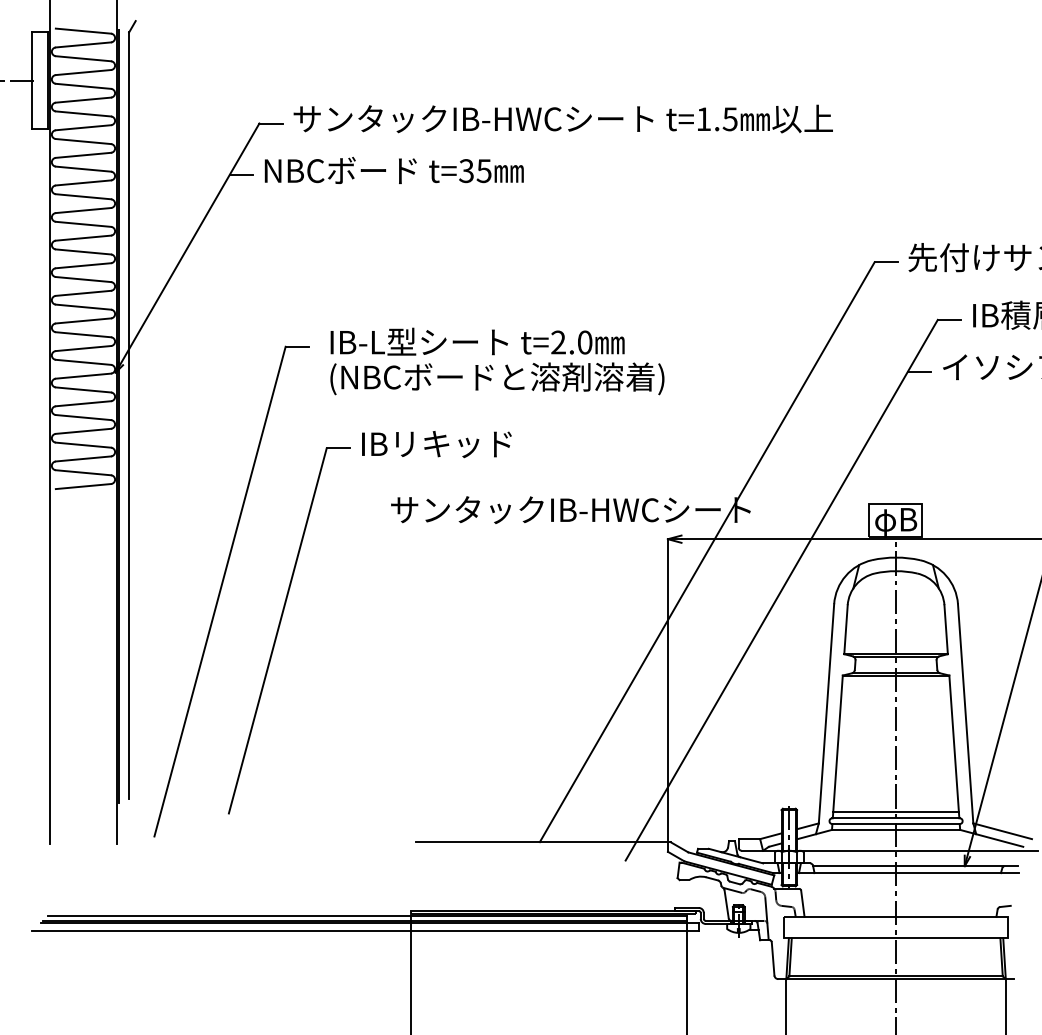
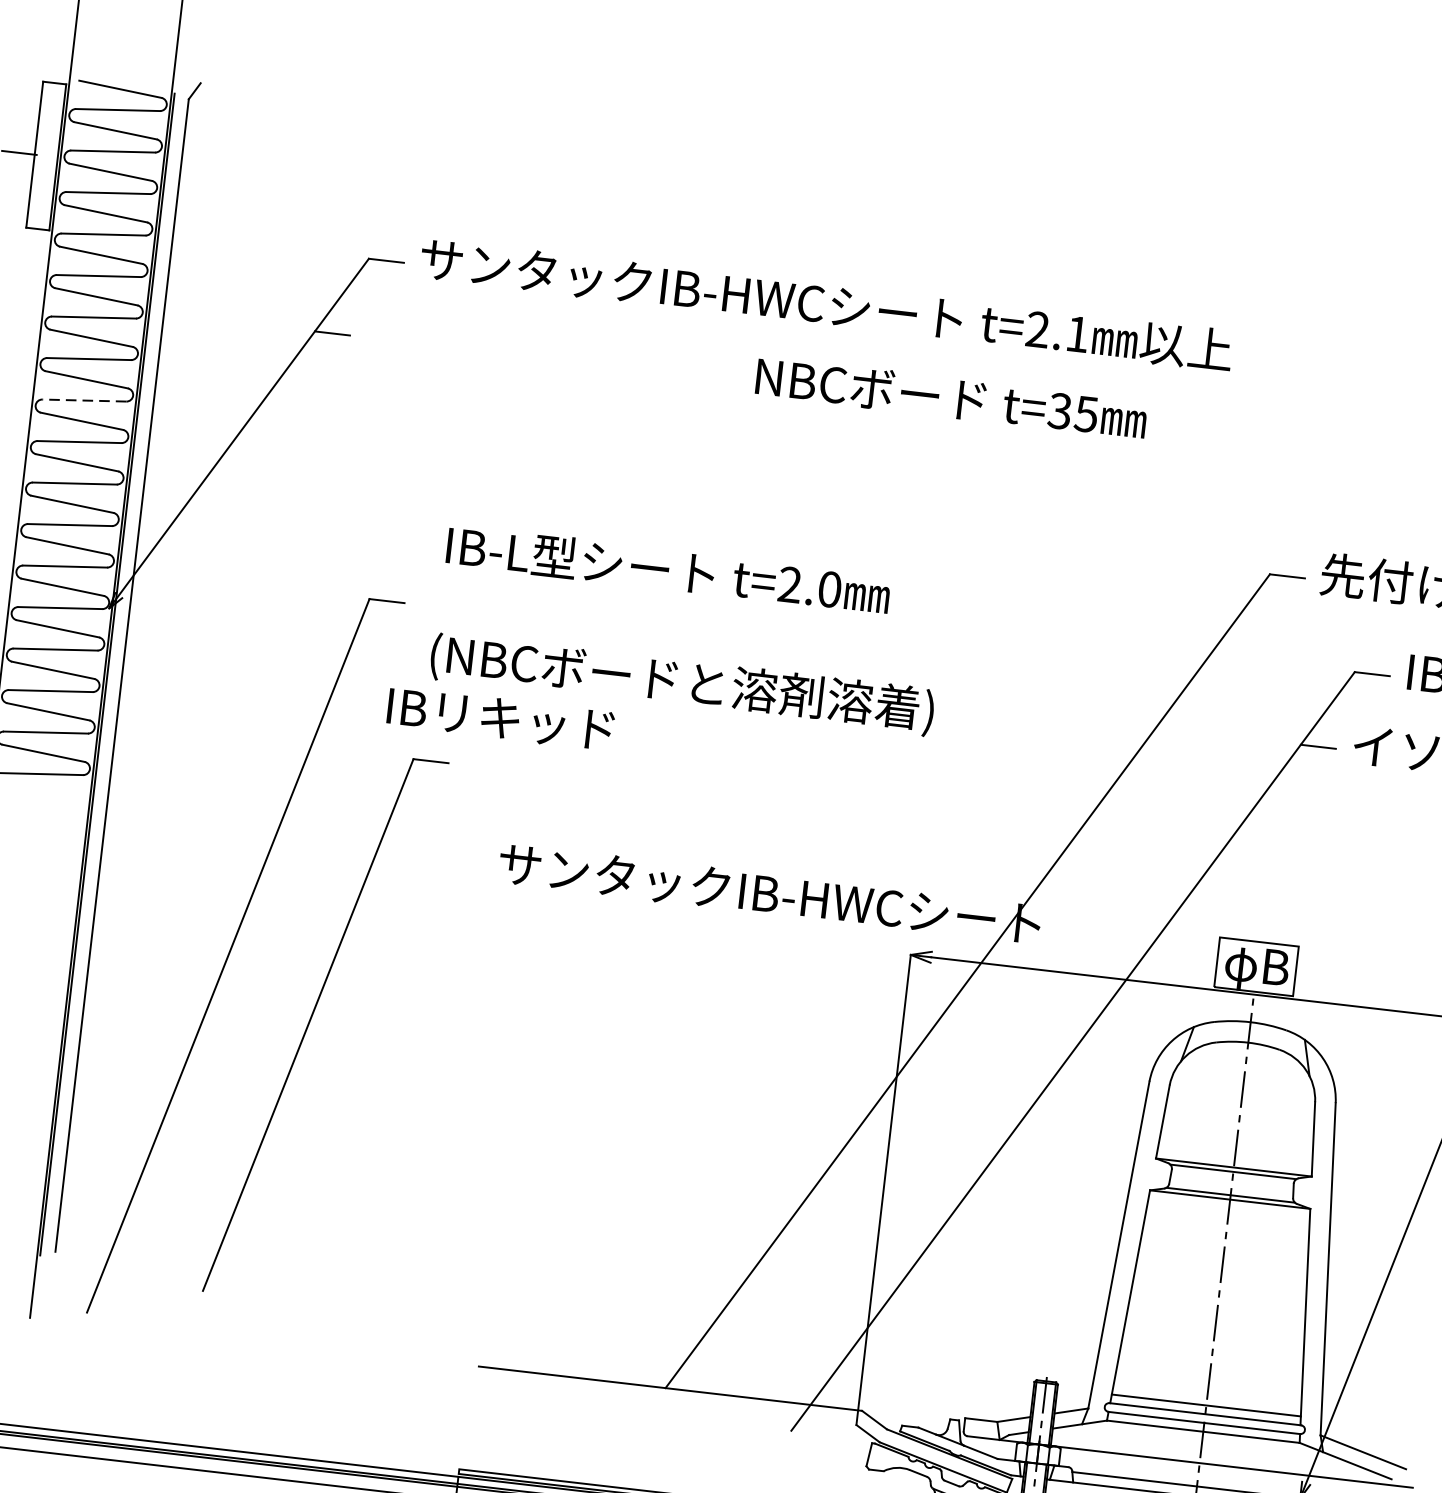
text: (716, 119) -> (1056, 332), t=1.5 -> t=2.1
text: (393, 170) -> (950, 397), moved
line: (83, 238) -> (84, 401), solid -> dashed
text: (477, 341) -> (668, 569), moved
text: (436, 444) -> (500, 718), moved

